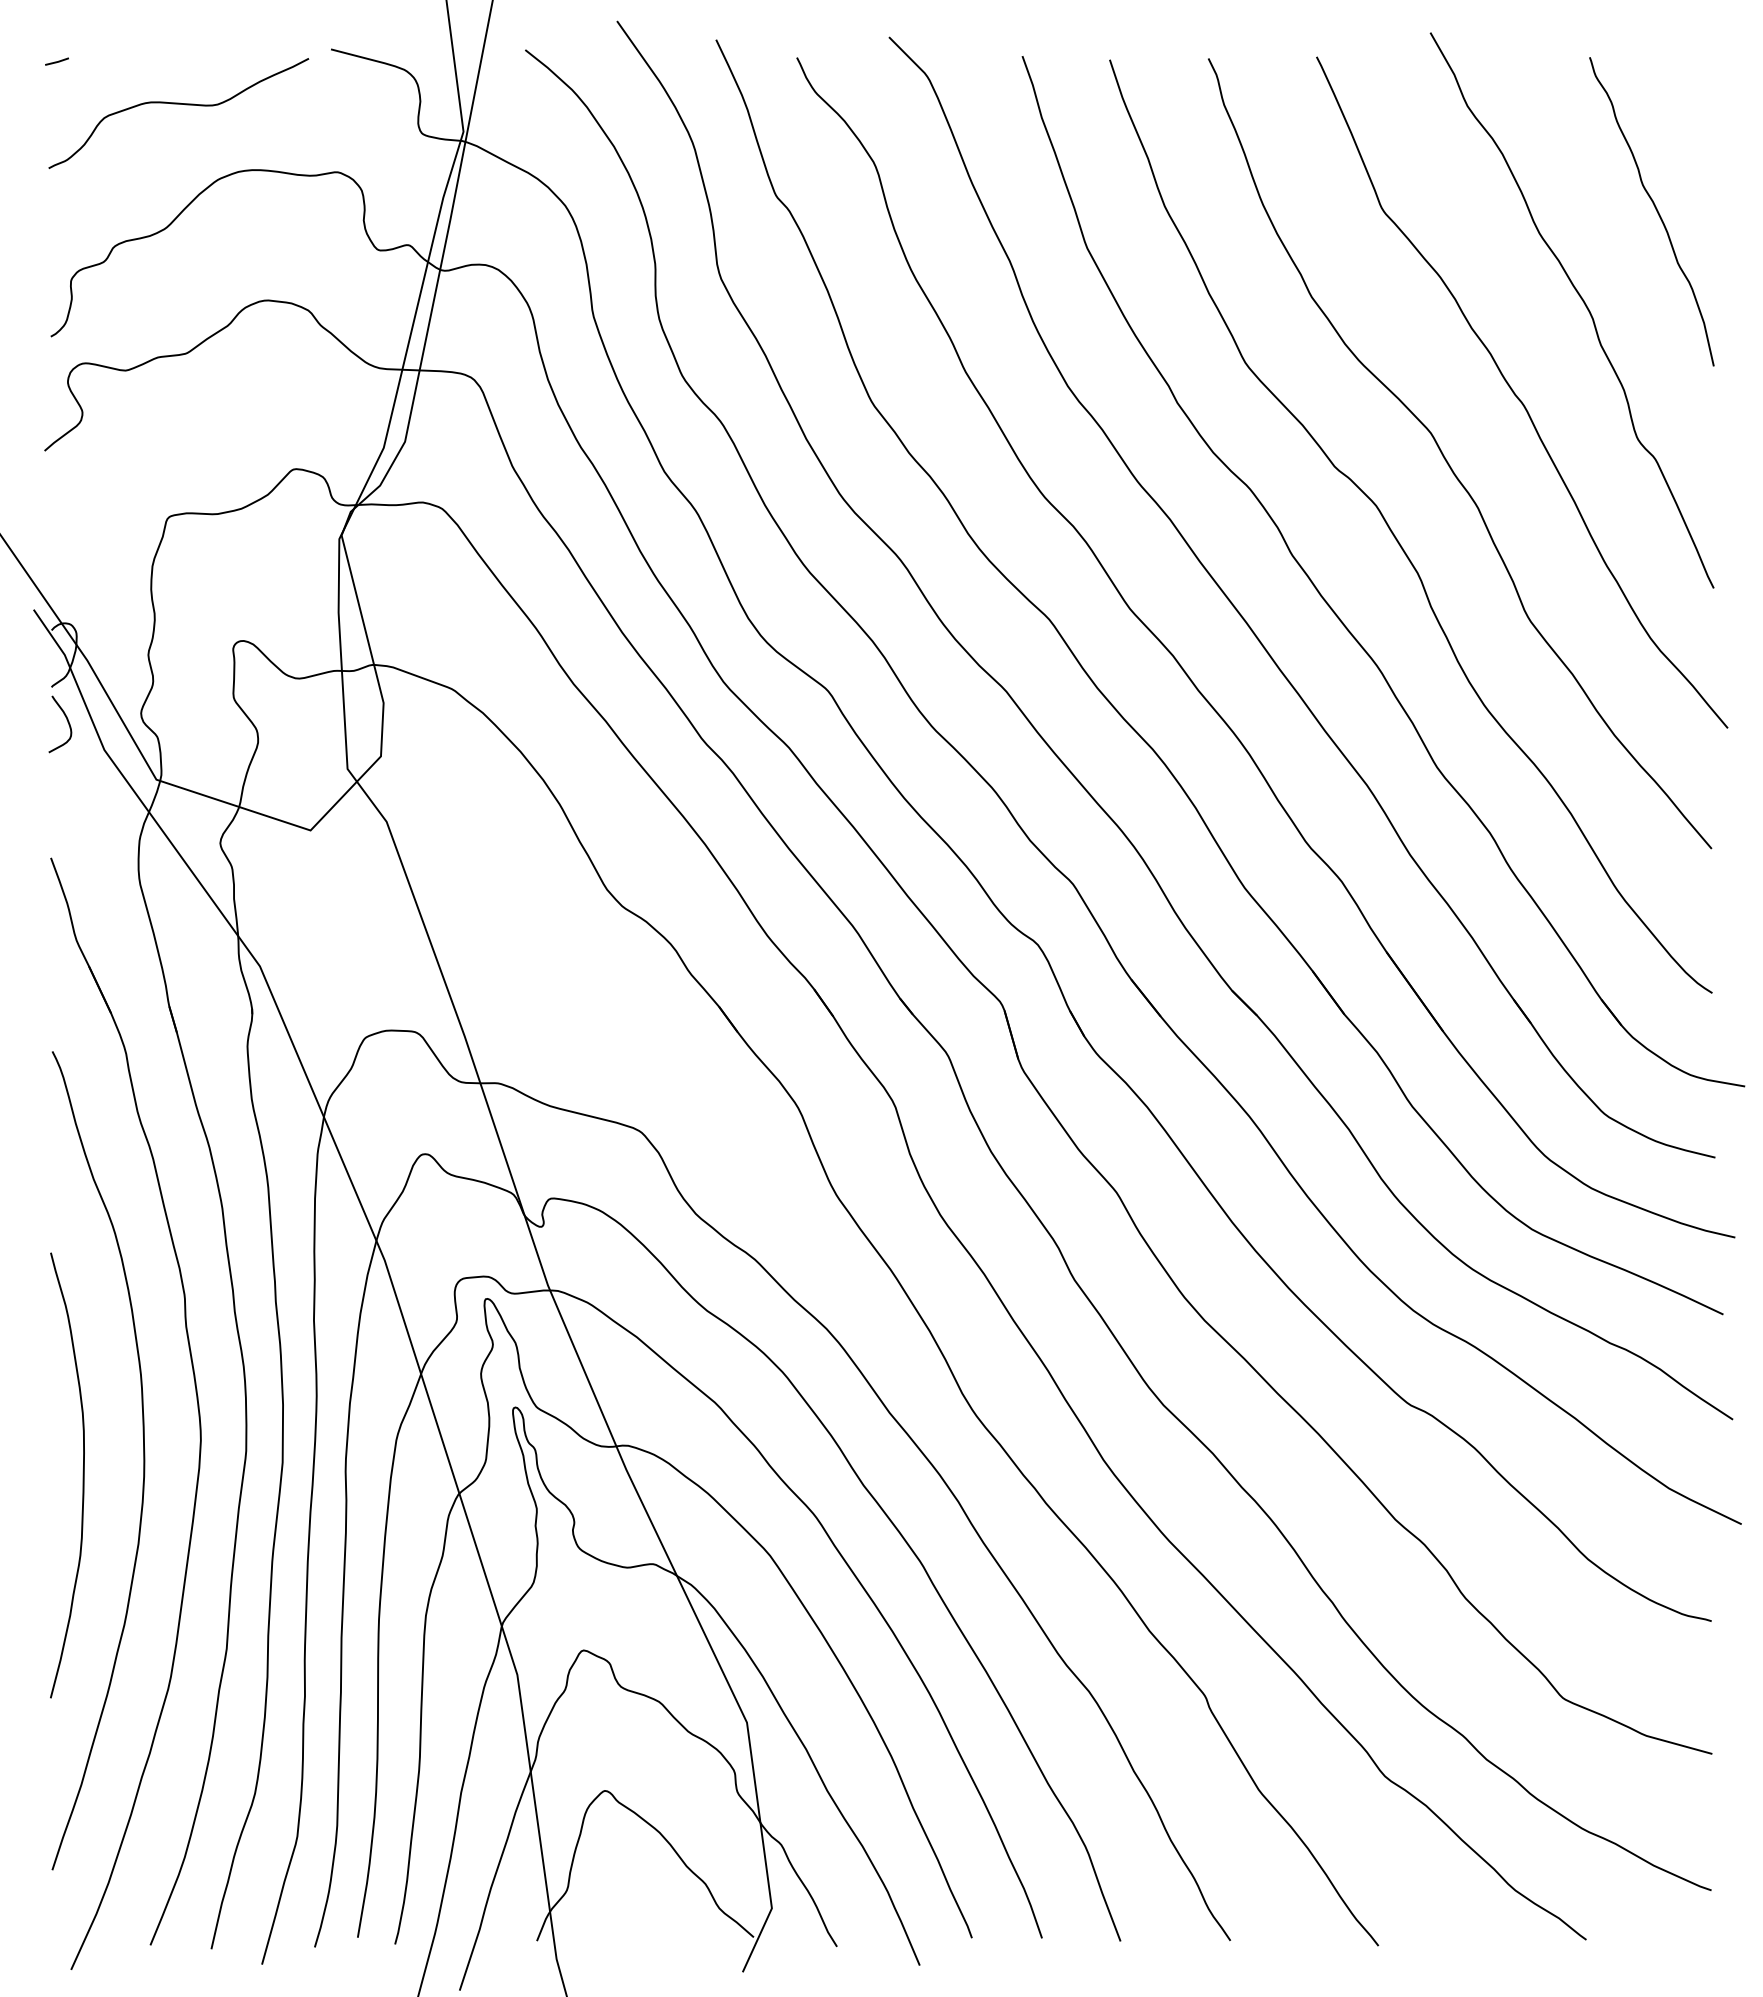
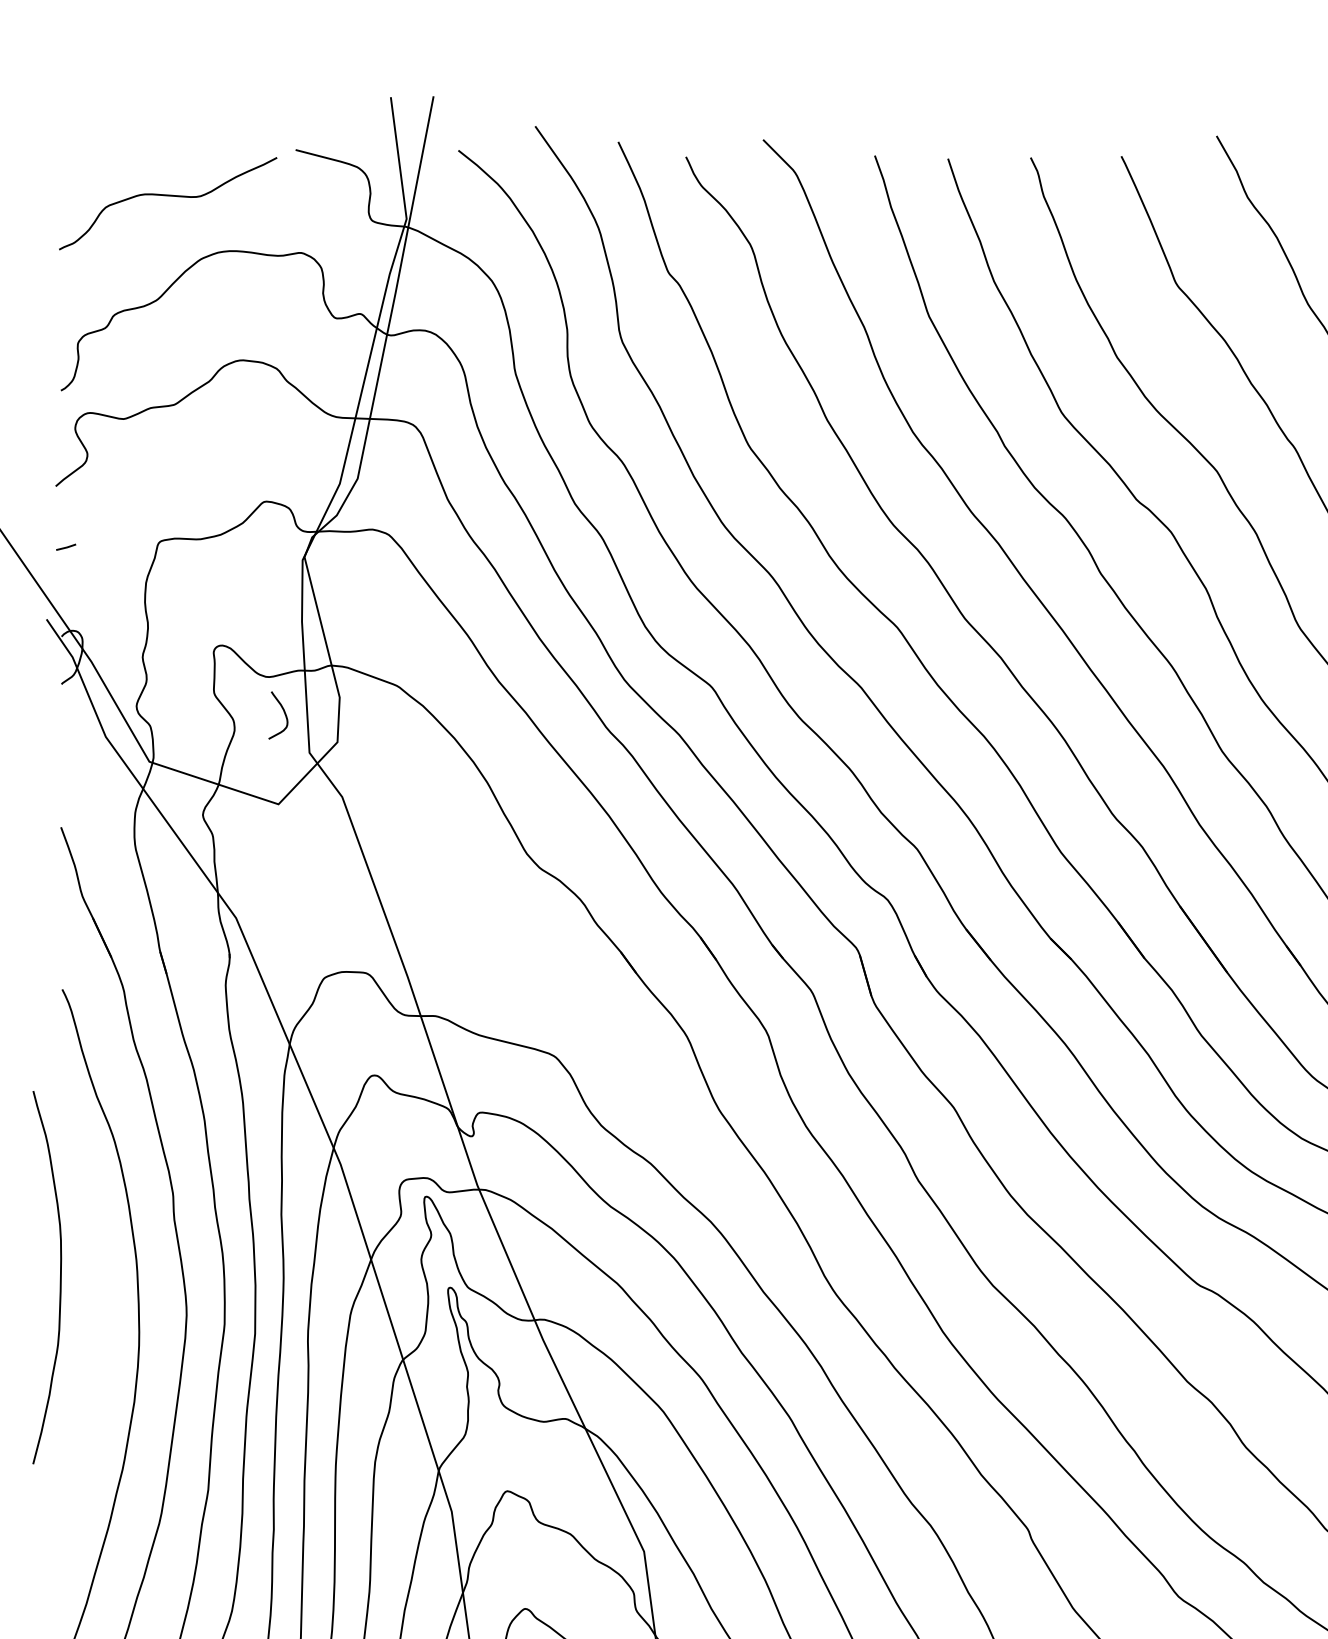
line: (56, 61) -> (65, 547), moved
curve: (67, 722) -> (284, 713), moved
curve: (82, 1475) -> (59, 1277), moved

